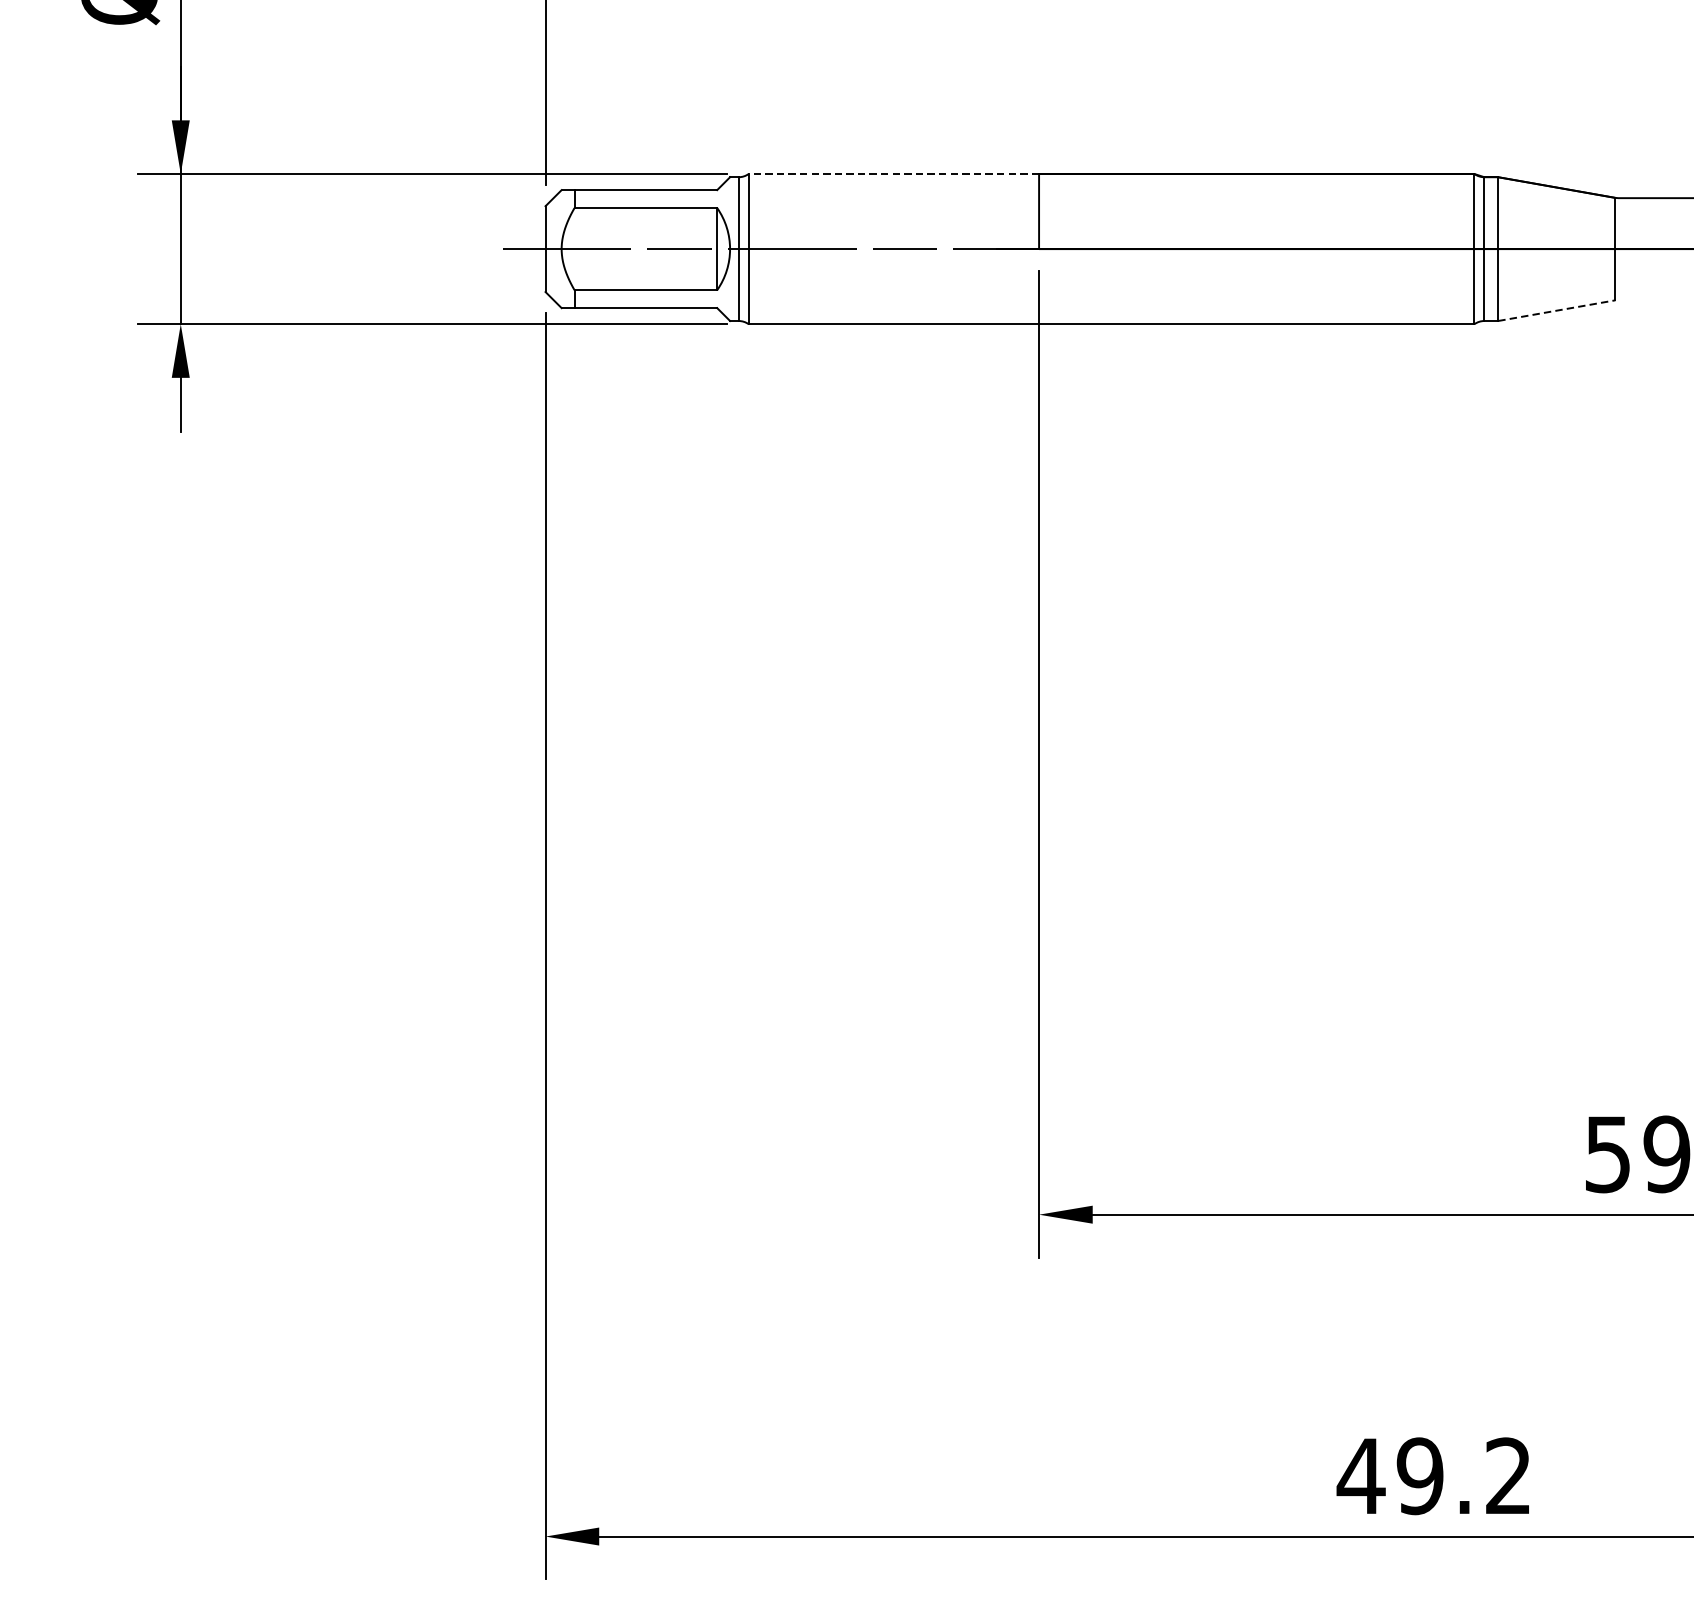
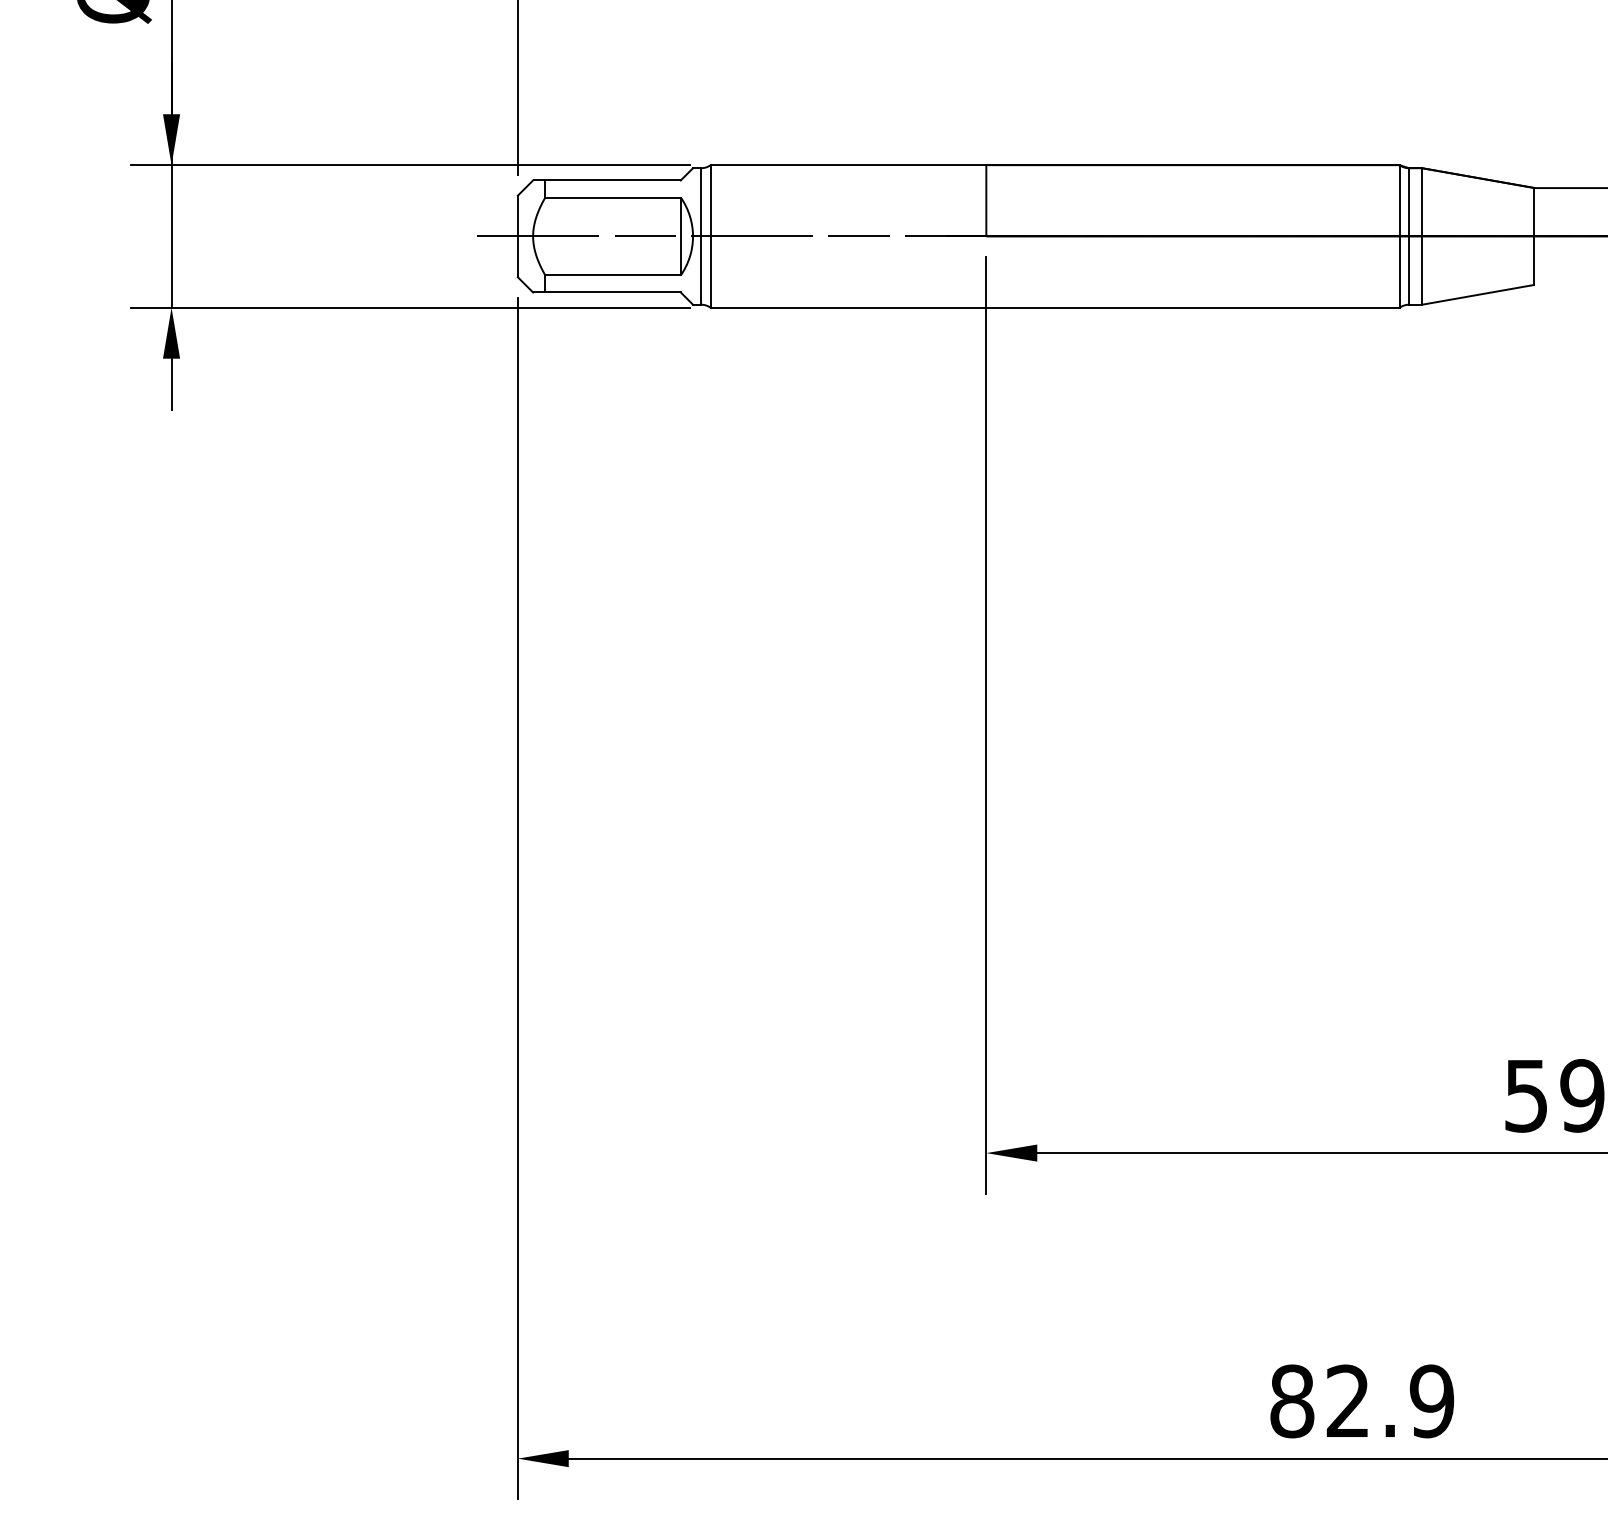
line: (893, 174) -> (848, 165), dashed -> solid
line: (1557, 310) -> (1478, 294), dashed -> solid
text: (1434, 1476) -> (1361, 1401), 49.2 -> 82.9

